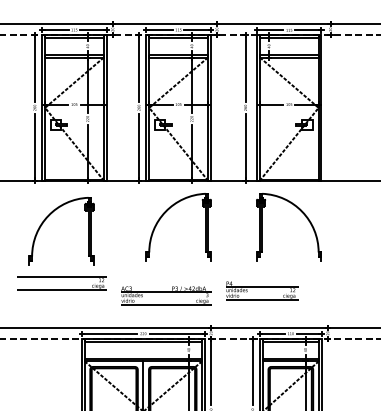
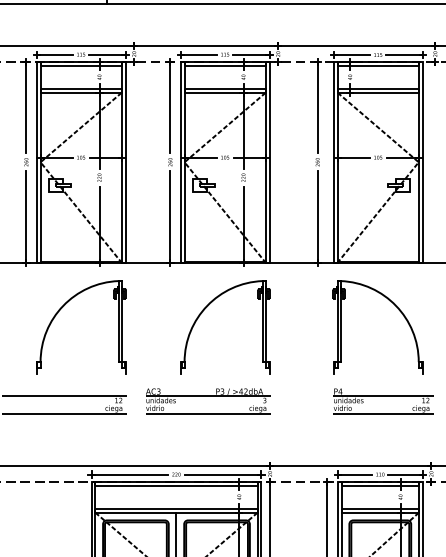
part: (48, 217) -> (63, 308), moved
part: (262, 290) -> (383, 400), moved
part: (166, 295) -> (208, 400), moved

